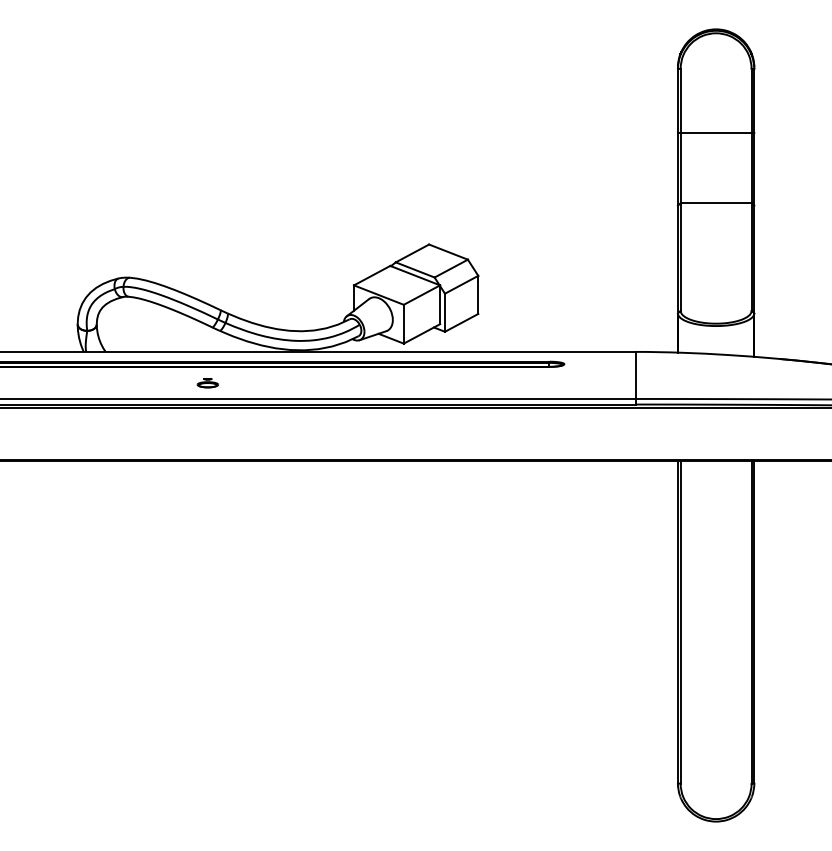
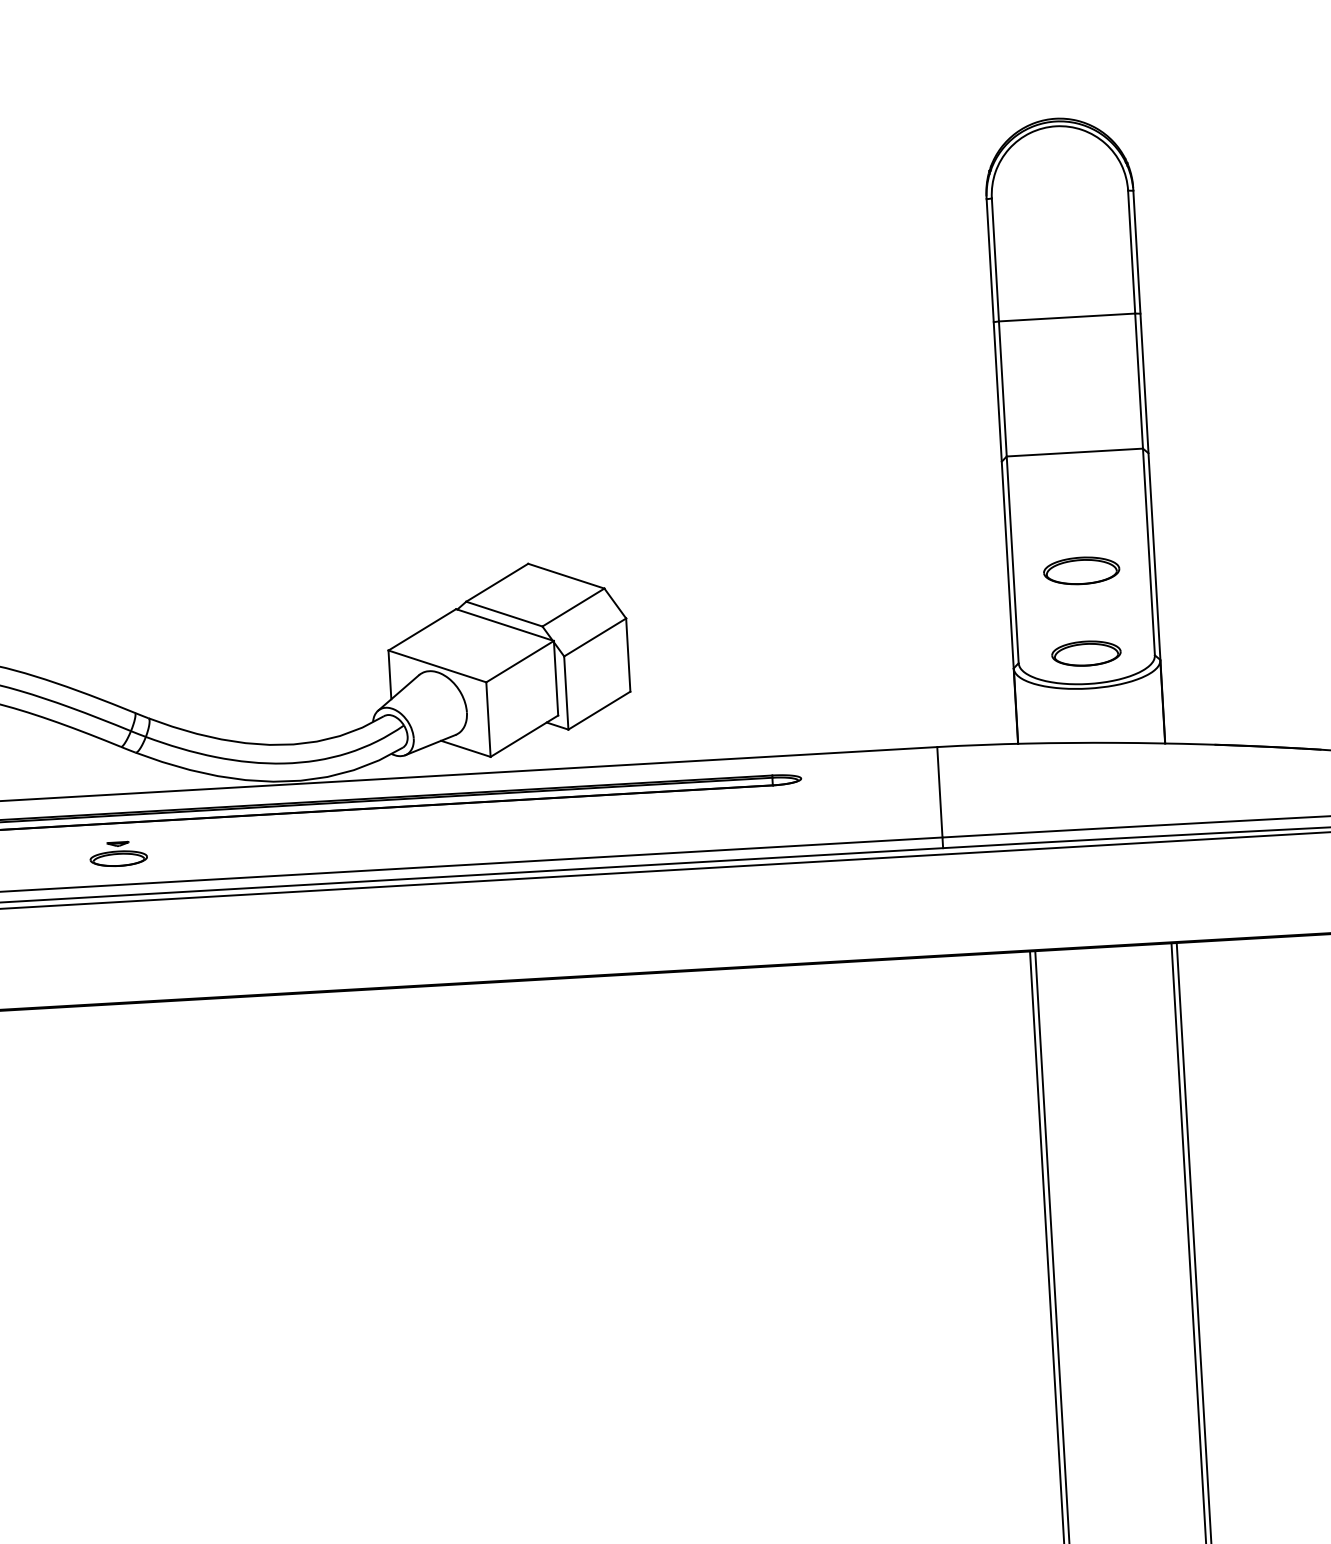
part: (715, 264) -> (1080, 570), added
part: (715, 307) -> (1085, 652), added
part: (207, 383) -> (118, 855), size x1.43

